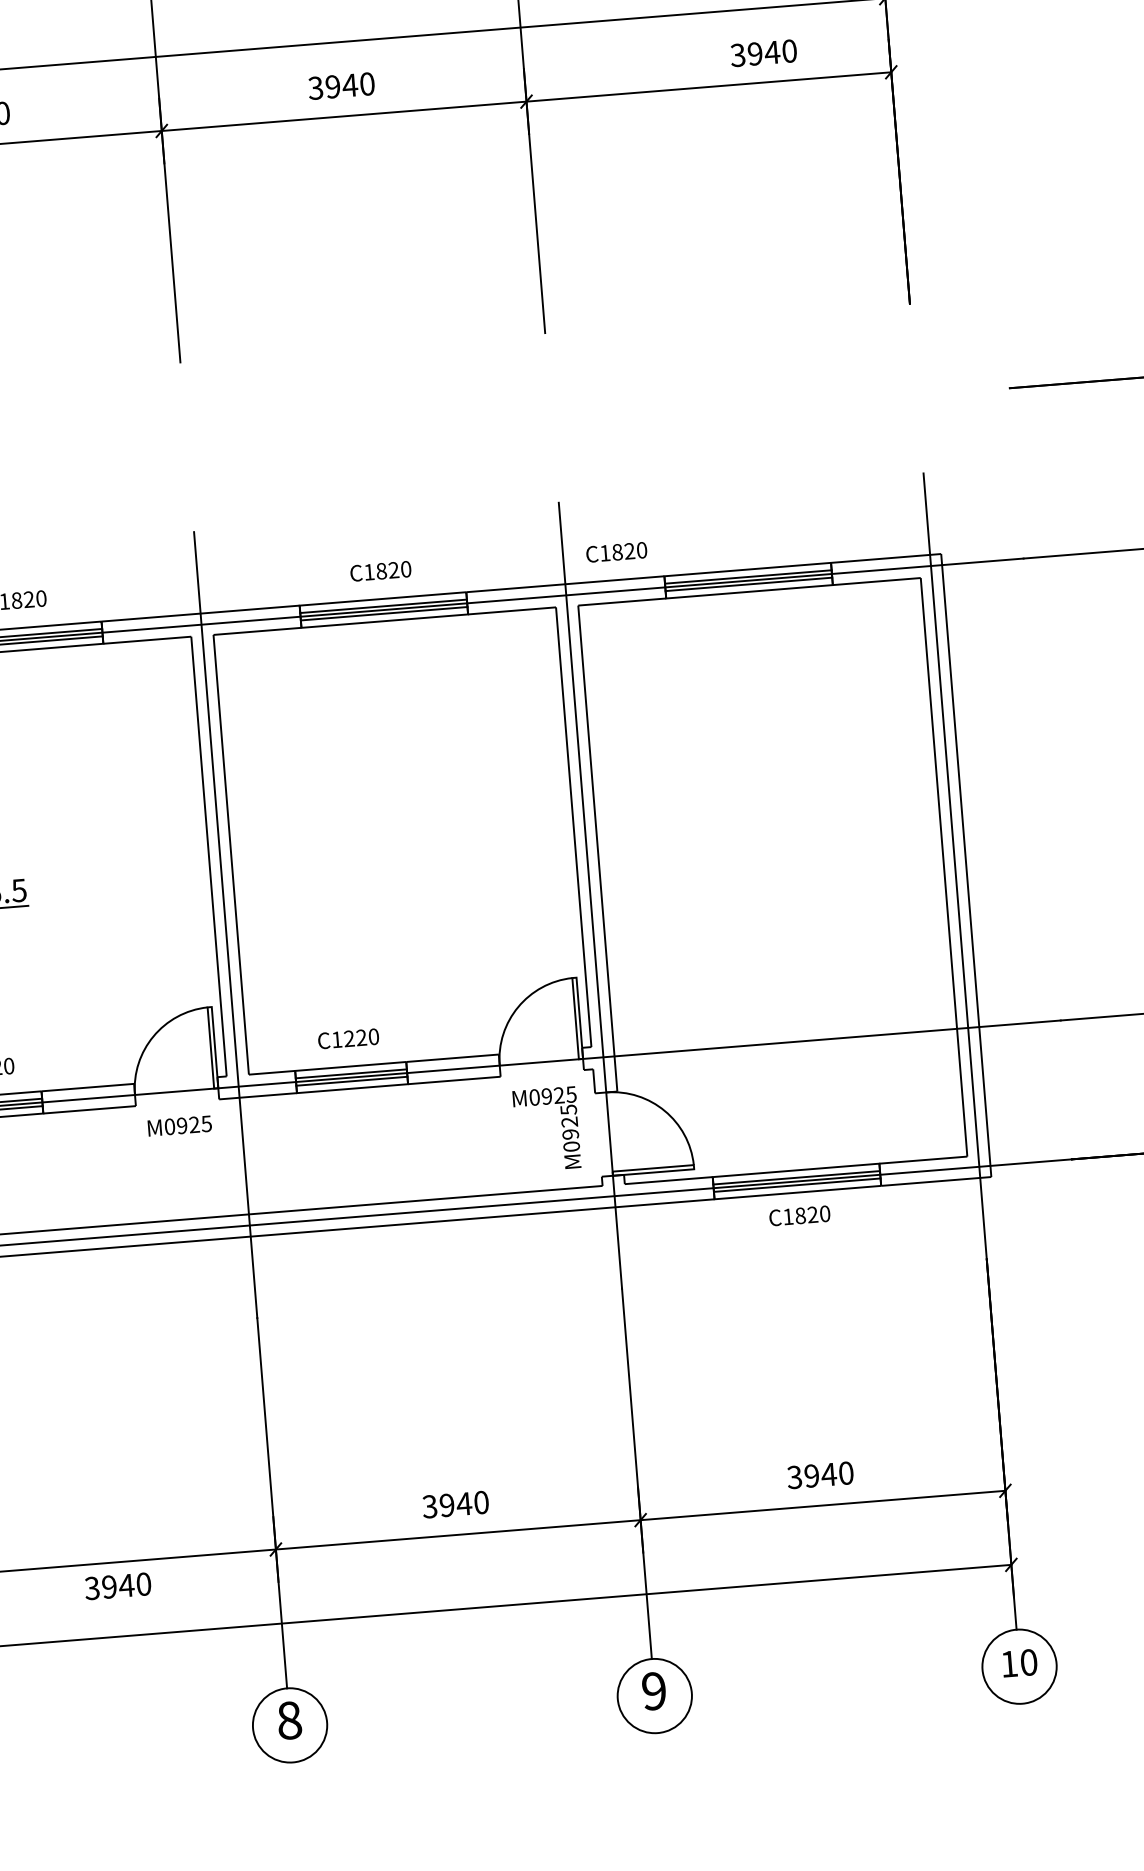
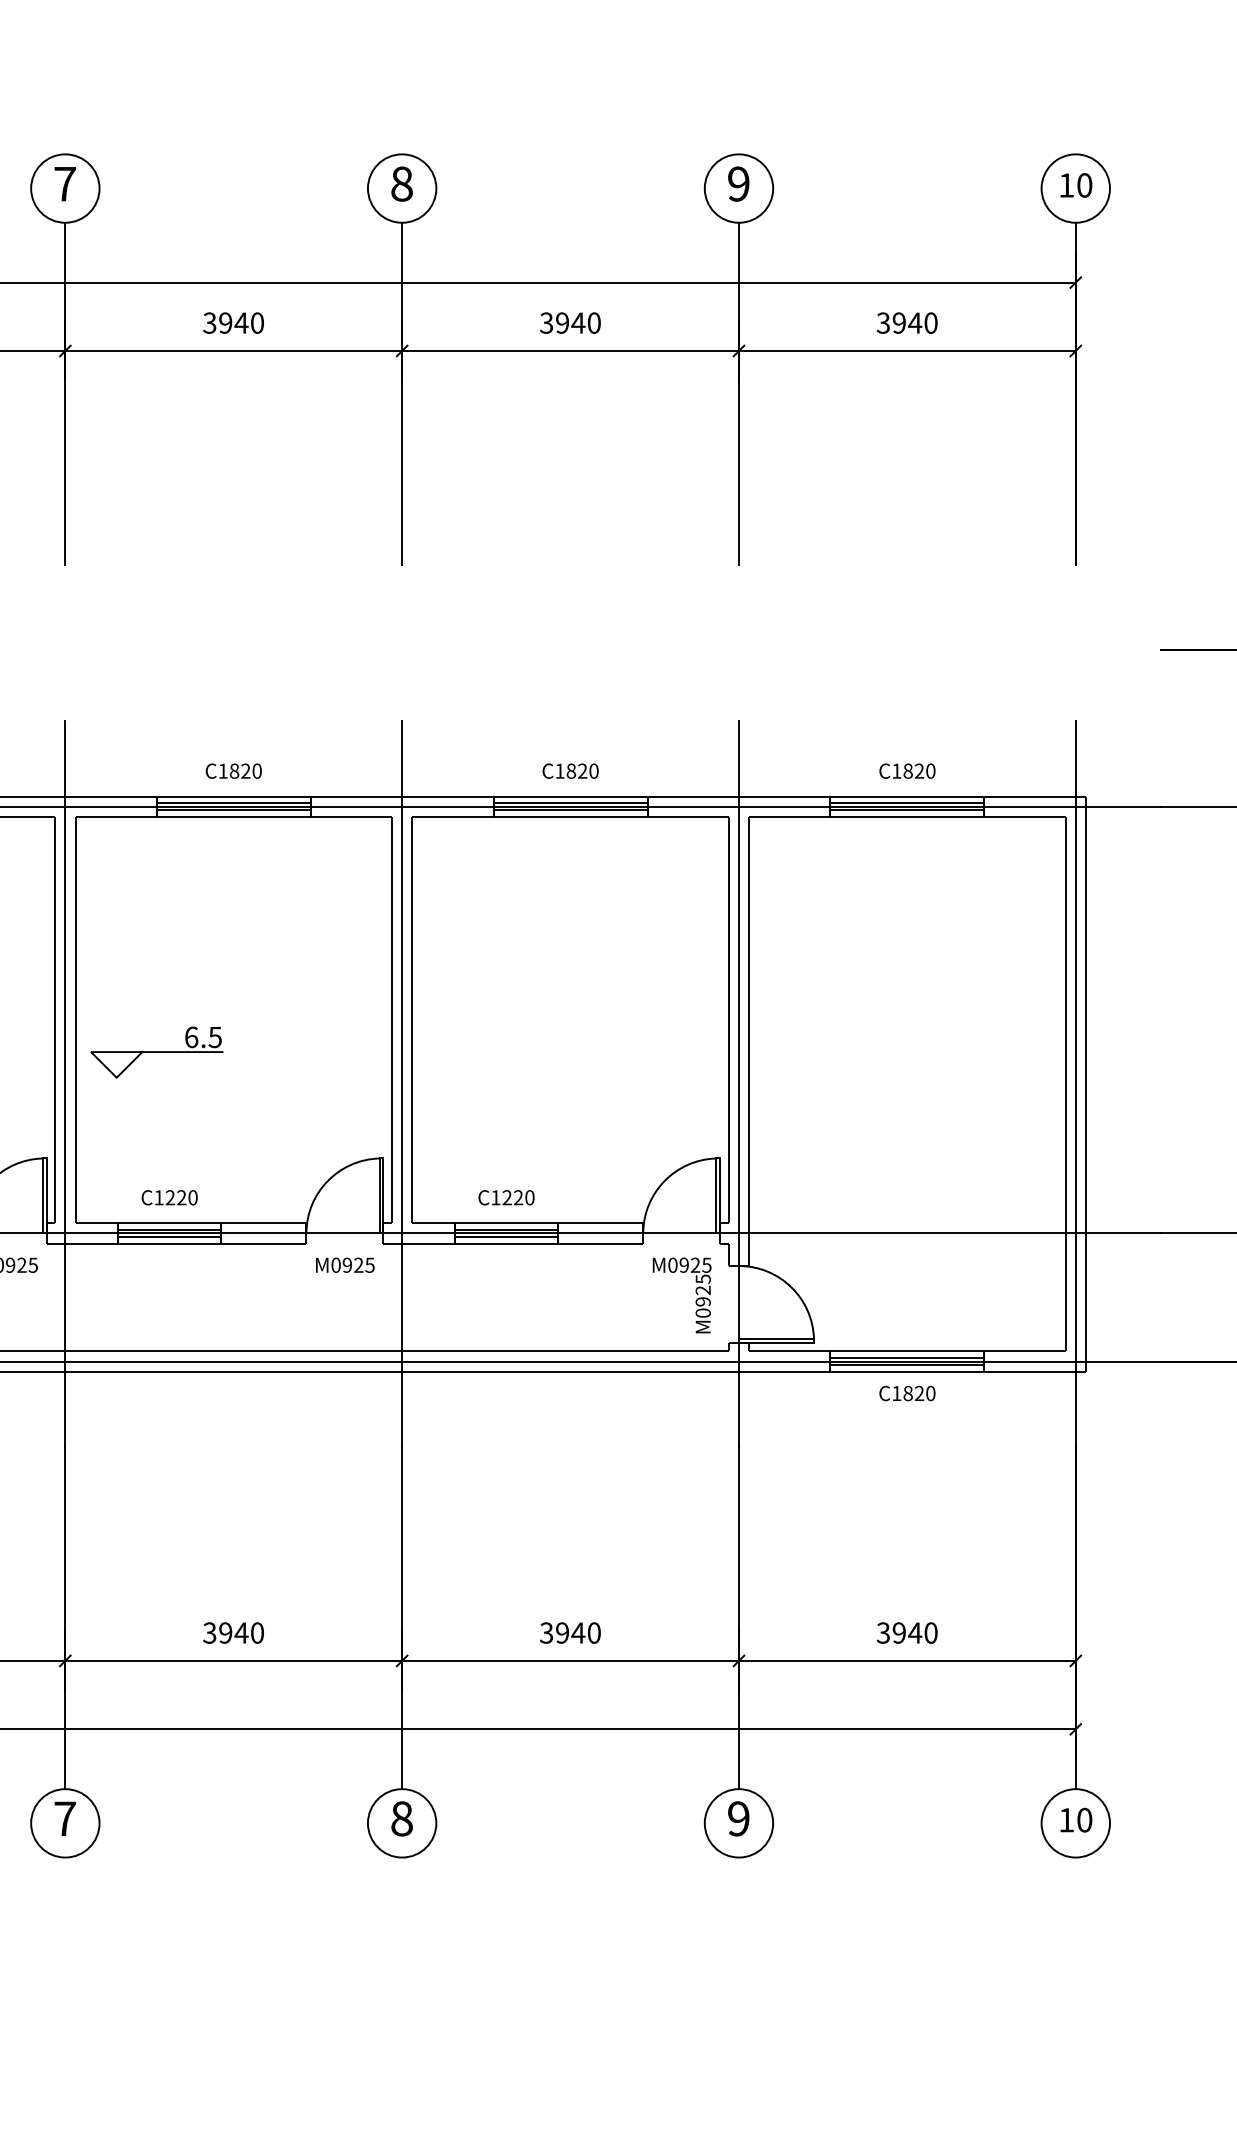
text: (762, 52) -> (906, 322), moved
text: (616, 551) -> (907, 770), moved
text: (117, 1585) -> (233, 1632), moved

